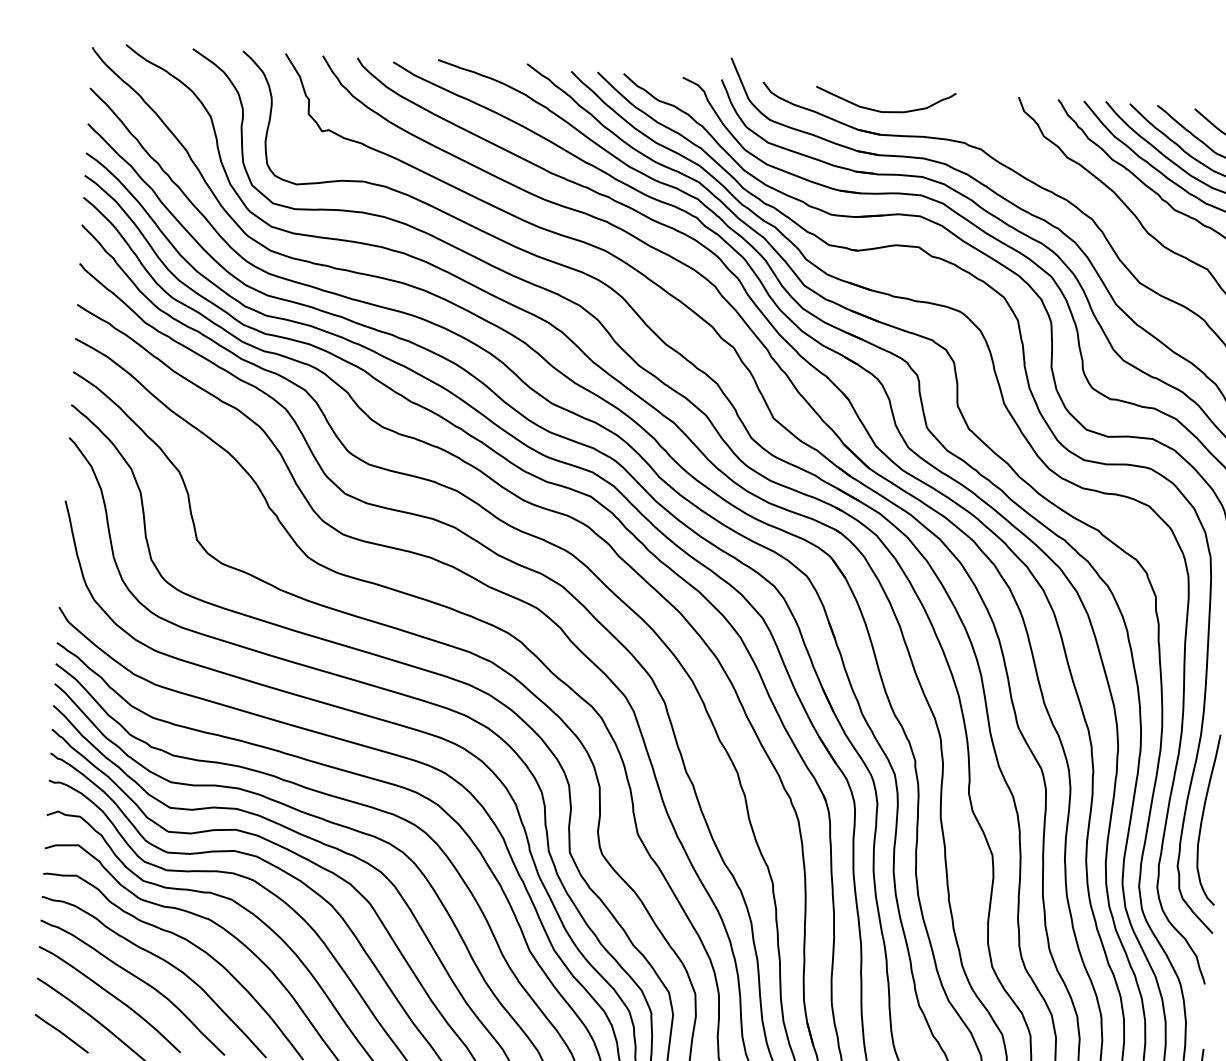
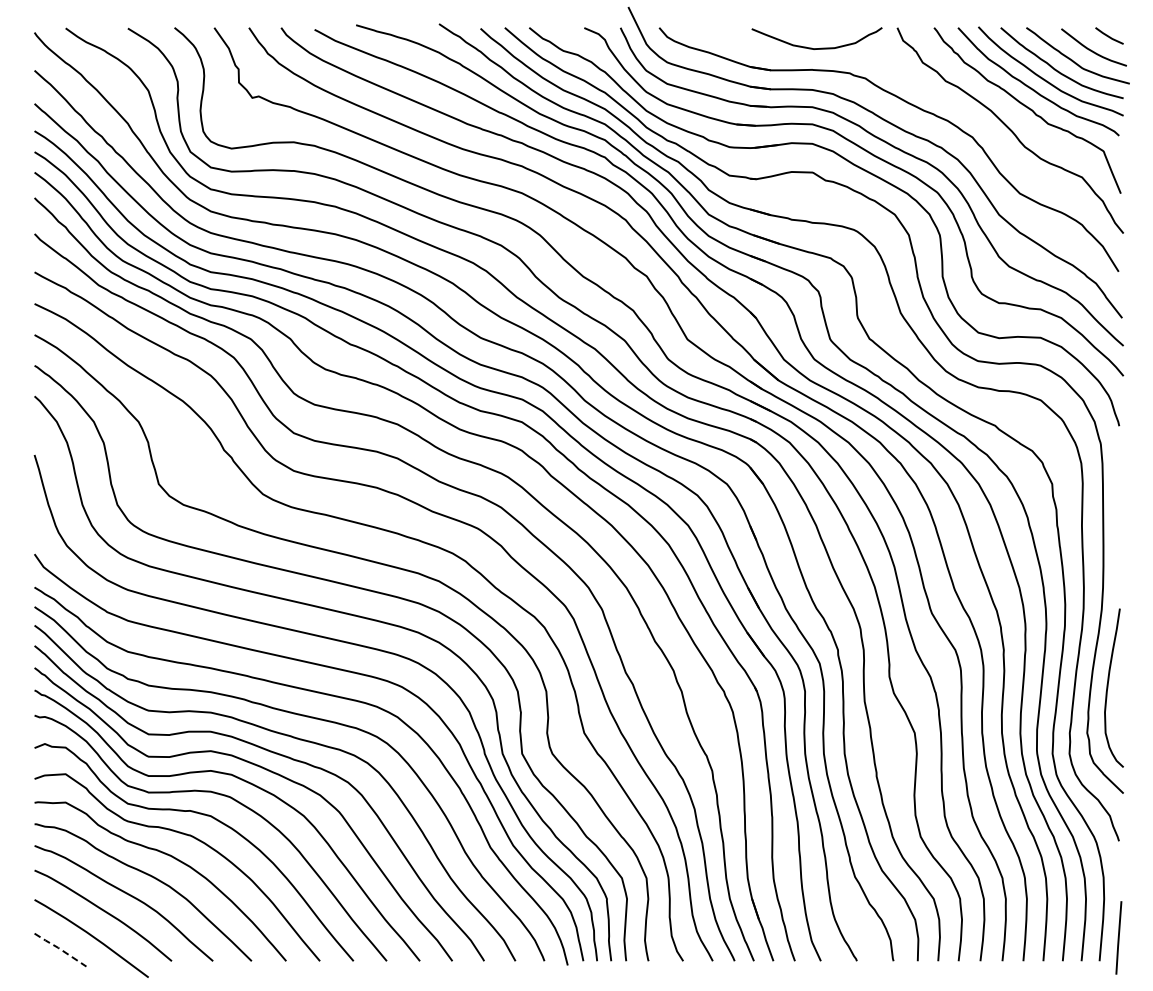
curve: (884, 111) -> (816, 48), moved
line: (60, 1031) -> (59, 948), solid -> dashed

